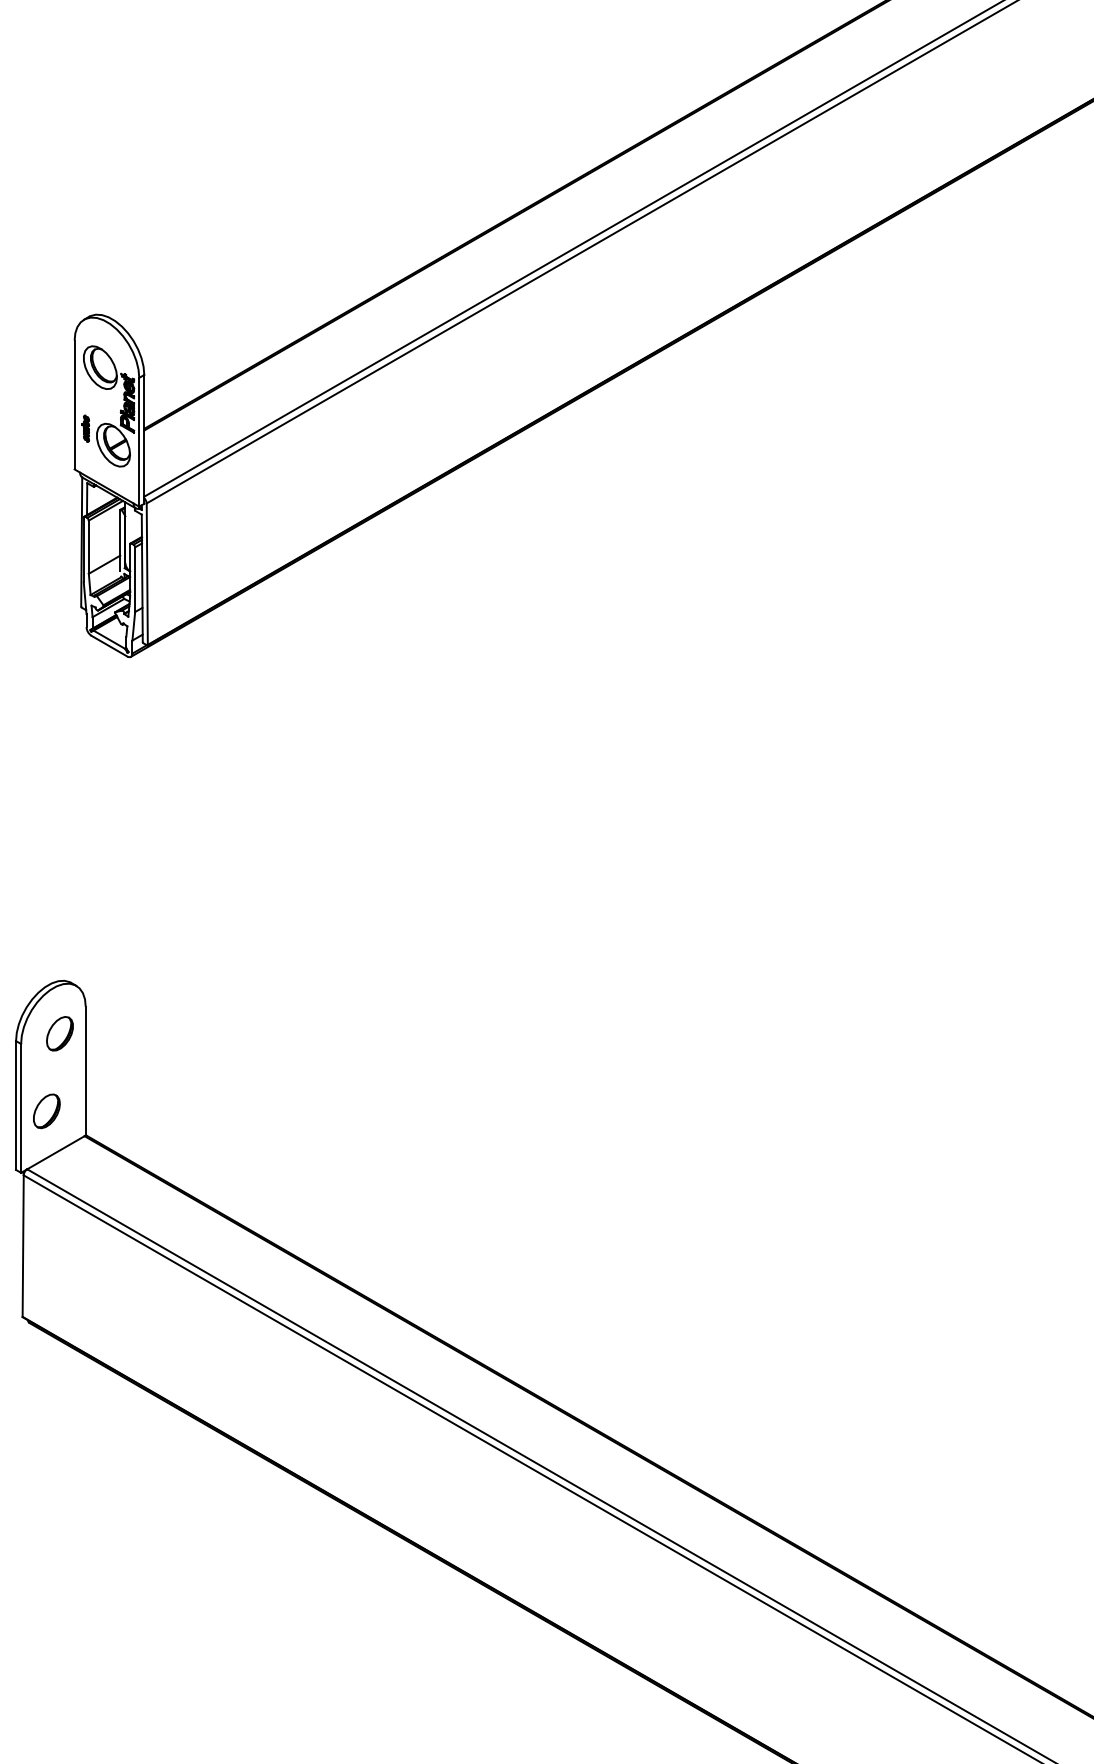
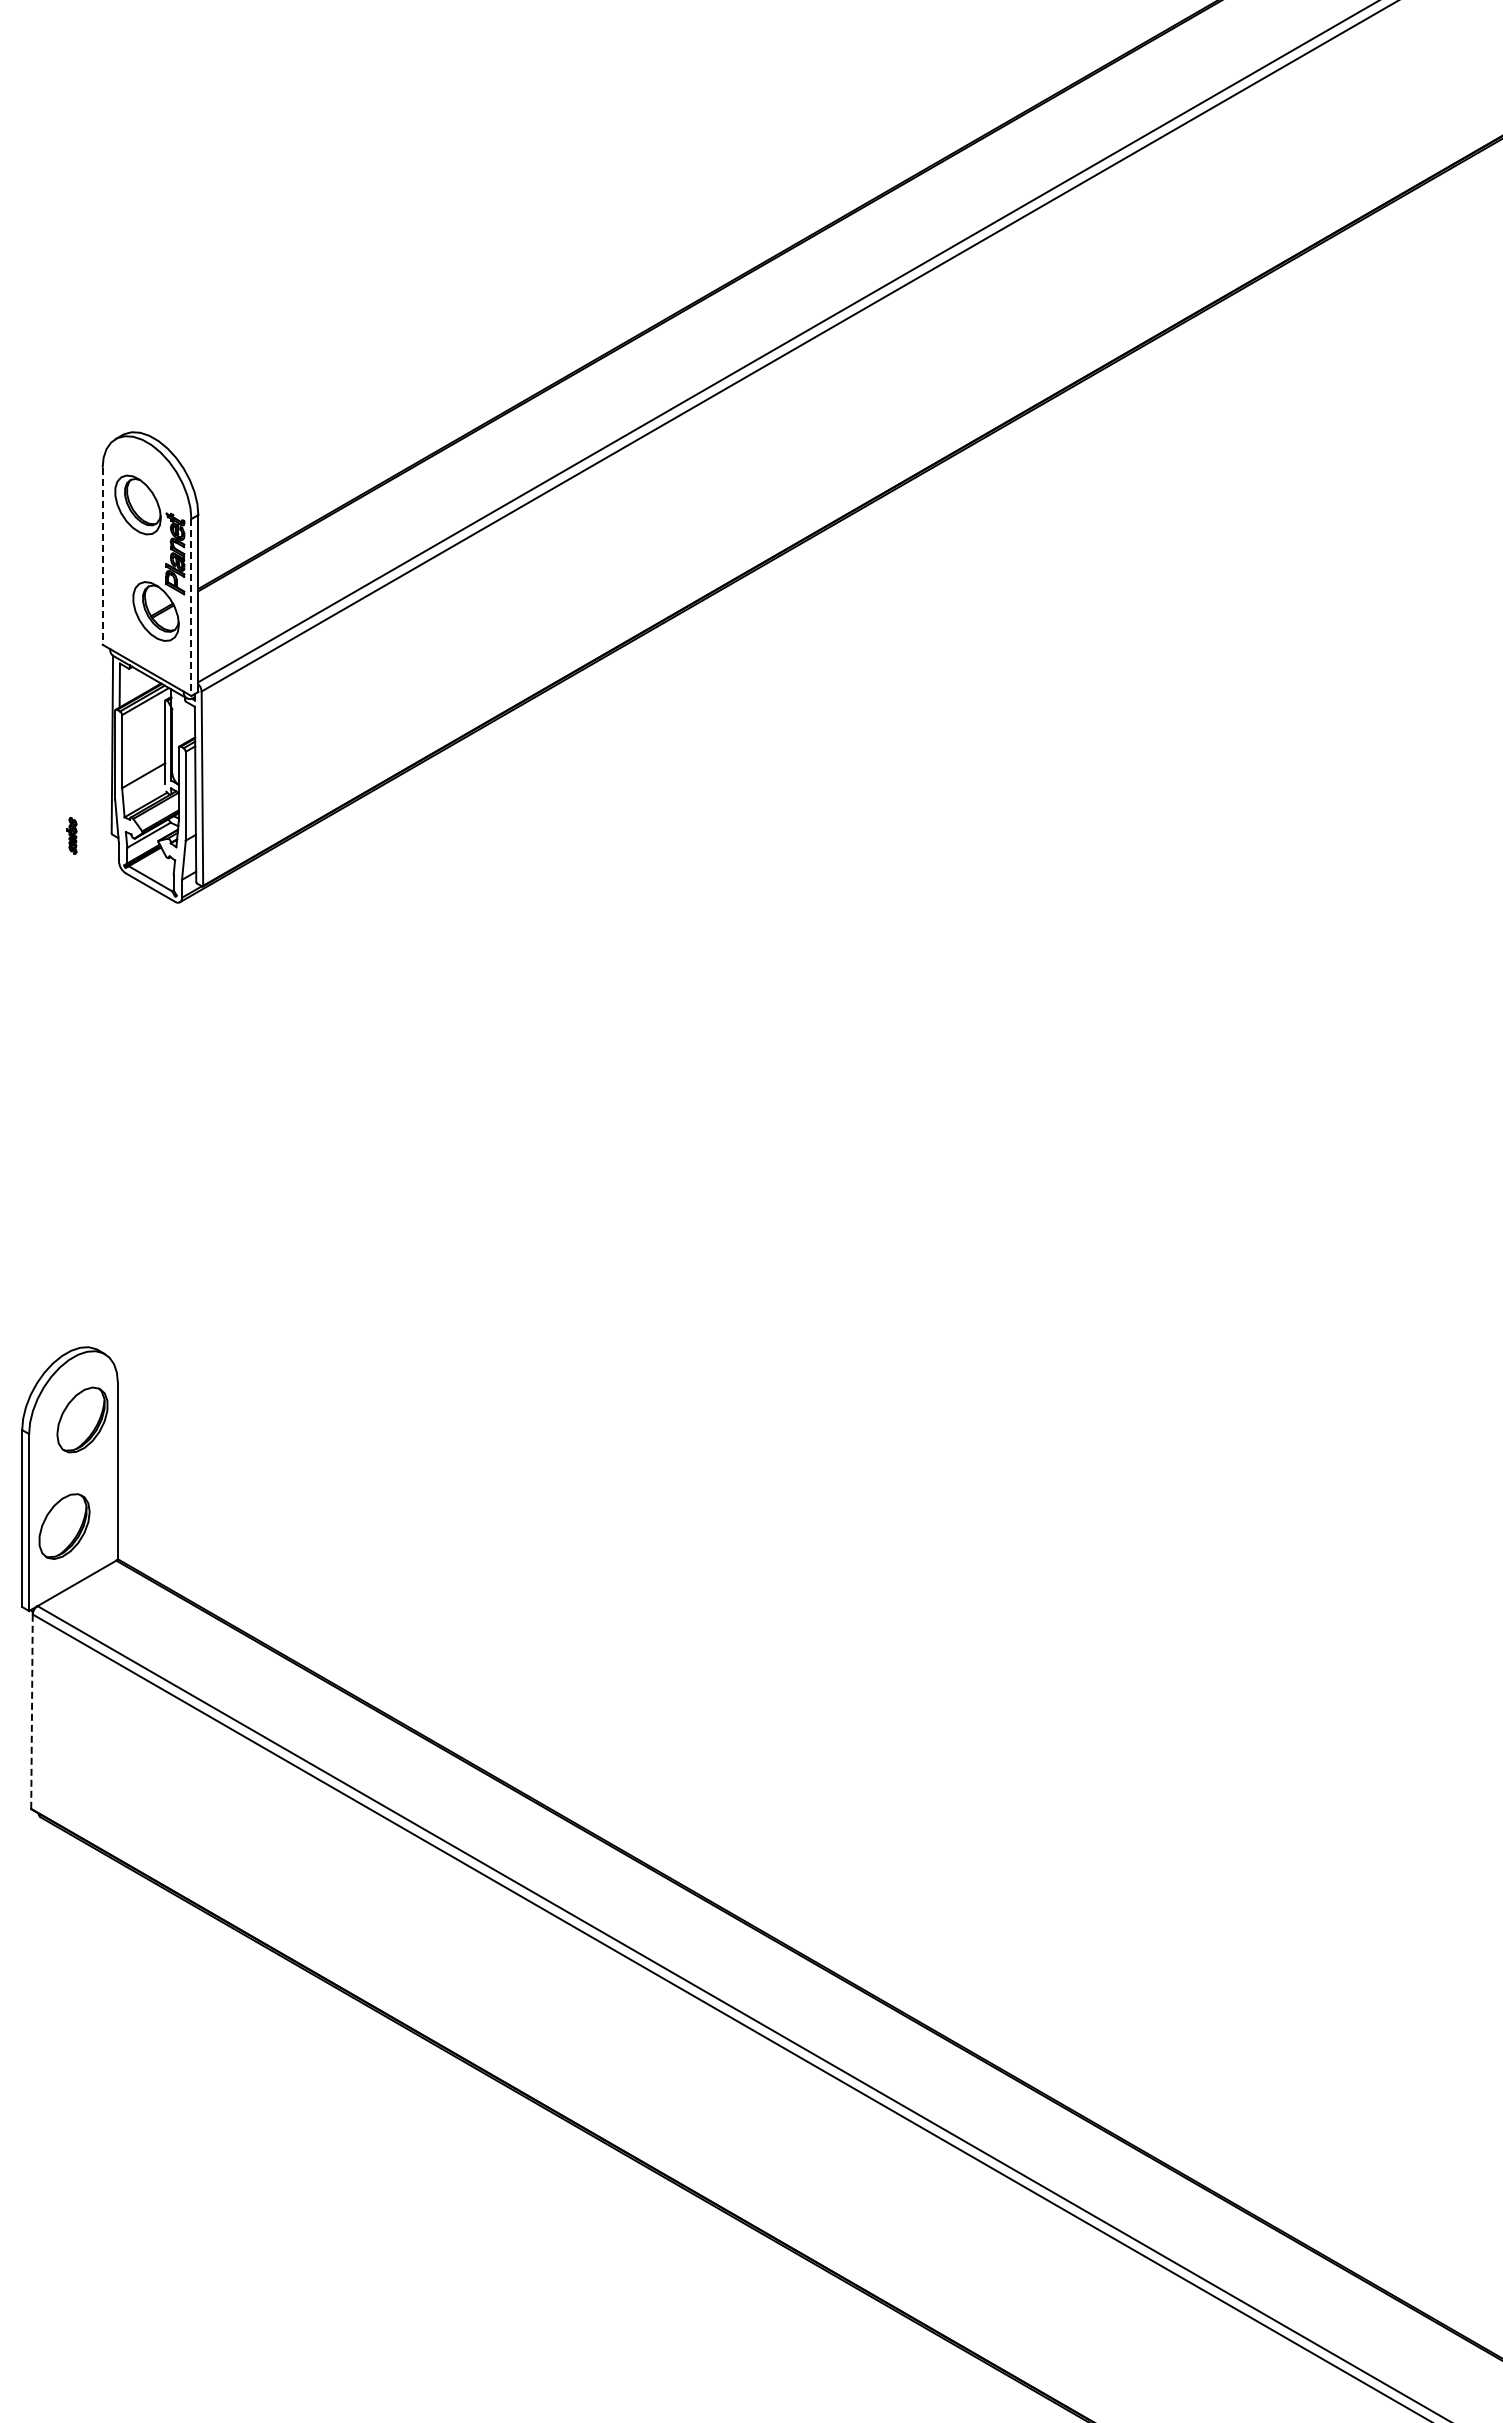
line: (74, 405) -> (102, 556), solid -> dashed
part: (85, 428) -> (71, 835), moved
line: (139, 443) -> (191, 608), solid -> dashed
part: (59, 1033) -> (82, 1419), size x1.4
part: (46, 1111) -> (64, 1526), size x1.4
line: (23, 1246) -> (32, 1711), solid -> dashed

